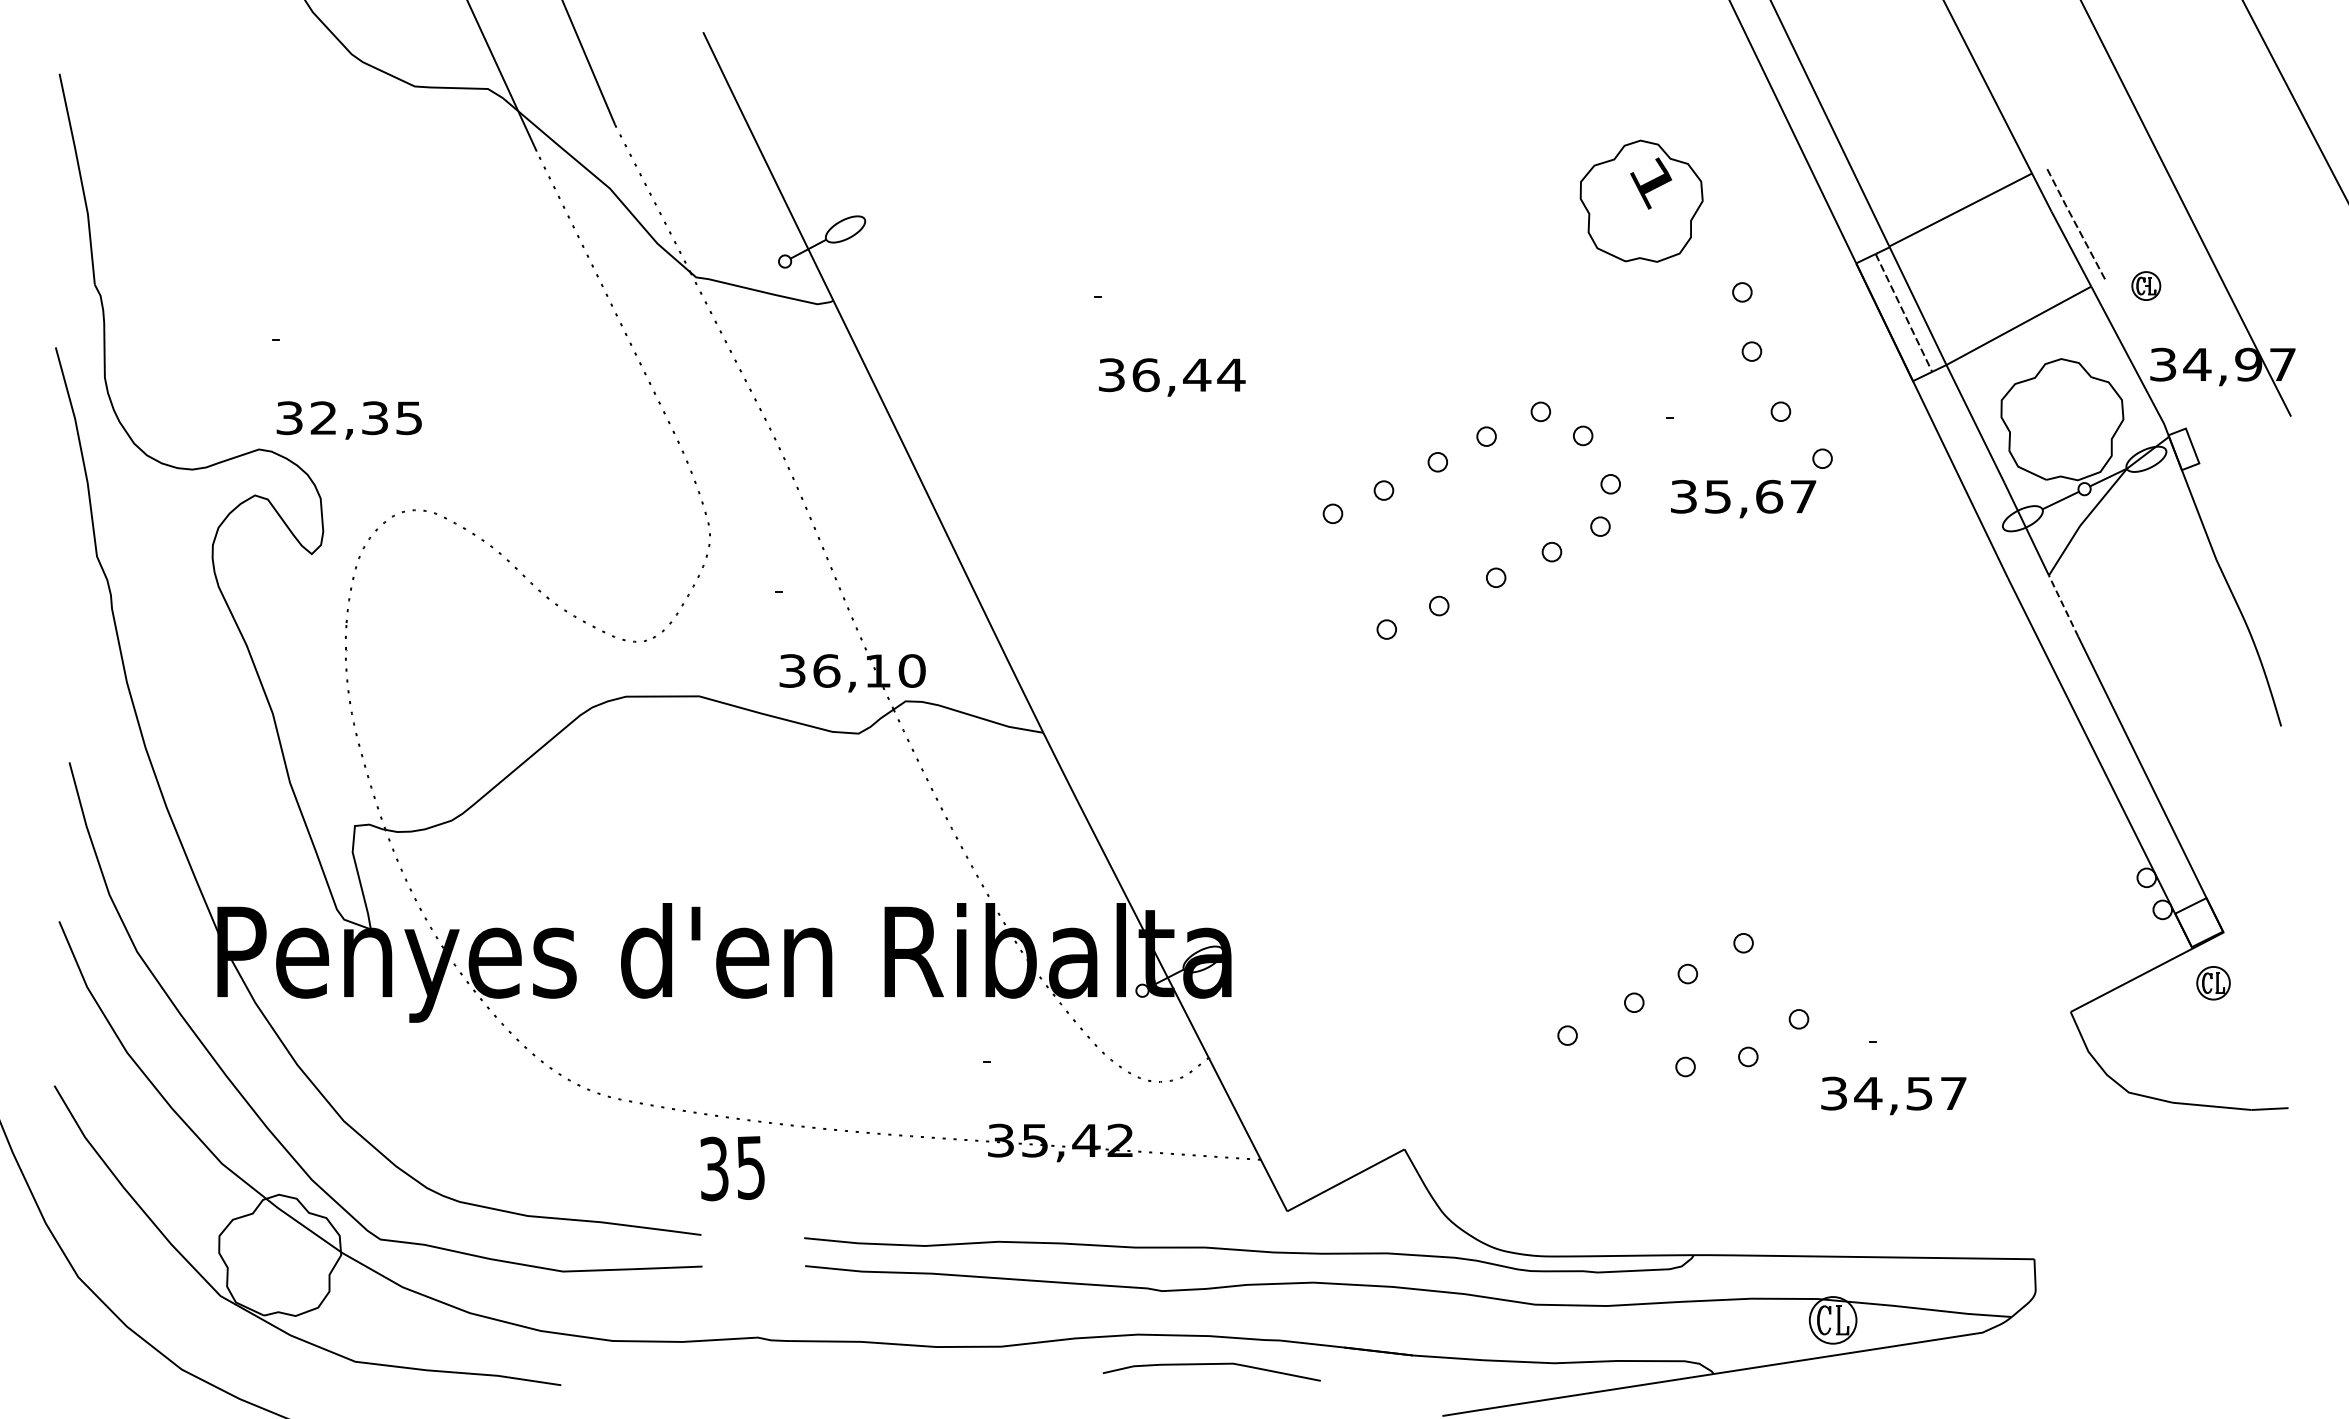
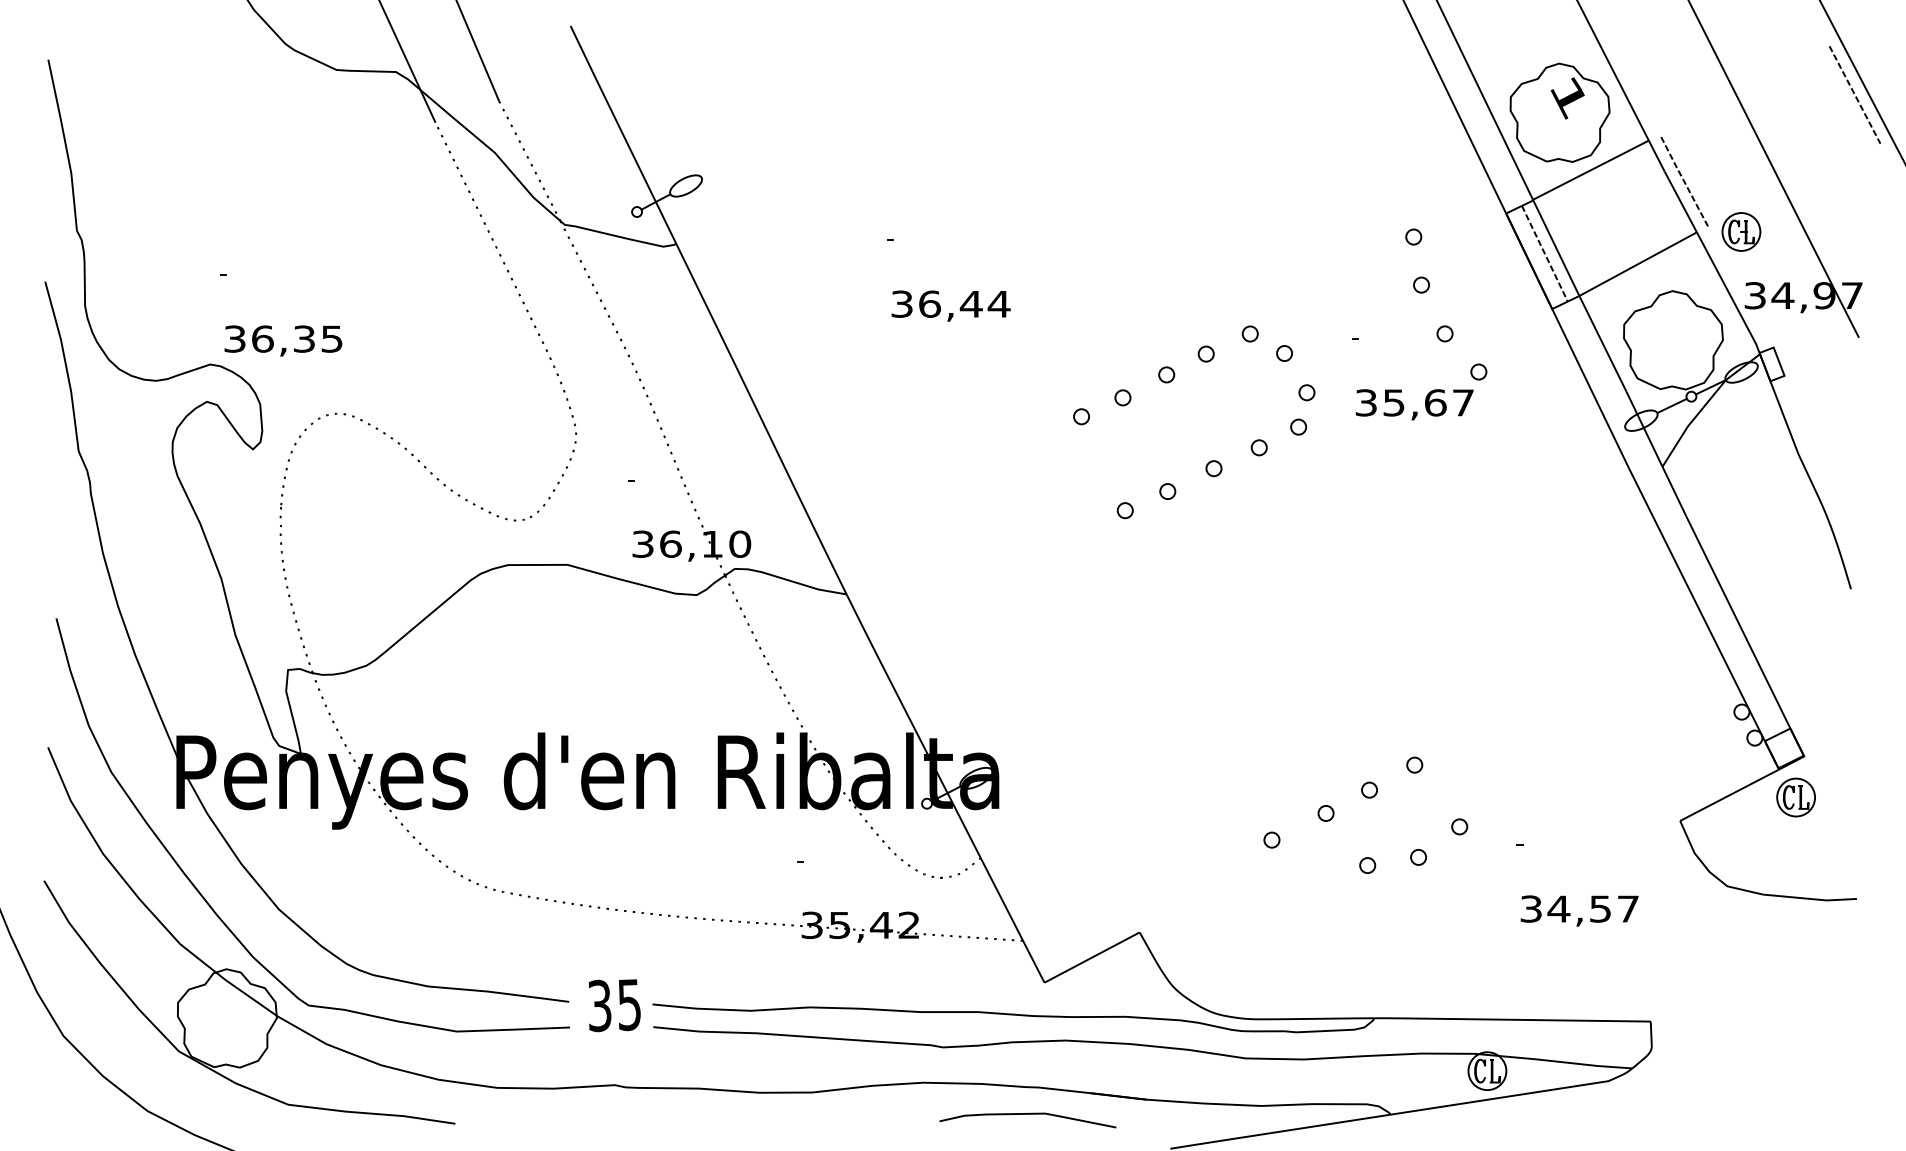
line: (2286, 119) -> (1855, 96), added
part: (1641, 200) -> (1559, 112), moved
part: (2146, 285) -> (1741, 231), size x1.67
text: (323, 418) -> (262, 339), 32,35 -> 36,35
line: (2063, 606) -> (1674, 491), dashed -> solid
part: (2213, 983) -> (1796, 797), size x1.43
text: (1893, 1095) -> (1579, 910), moved
text: (732, 1168) -> (614, 1005), moved
curve: (1211, 1364) -> (1027, 1114), moved

